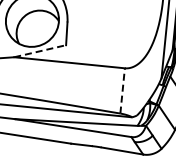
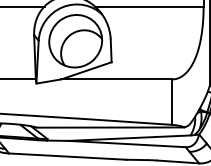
line: (40, 50) -> (86, 70), dashed -> solid
line: (122, 91) -> (172, 102), dashed -> solid

